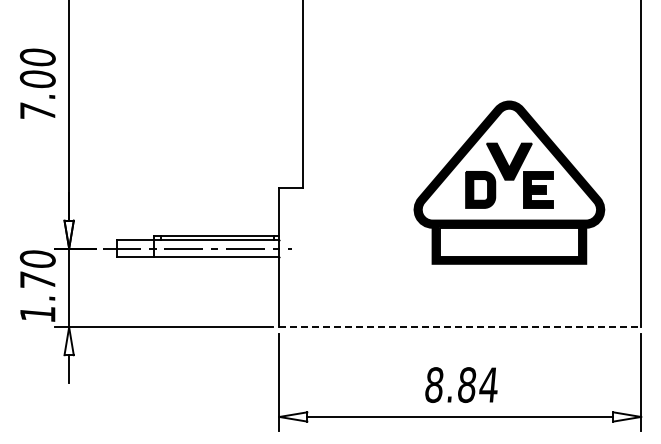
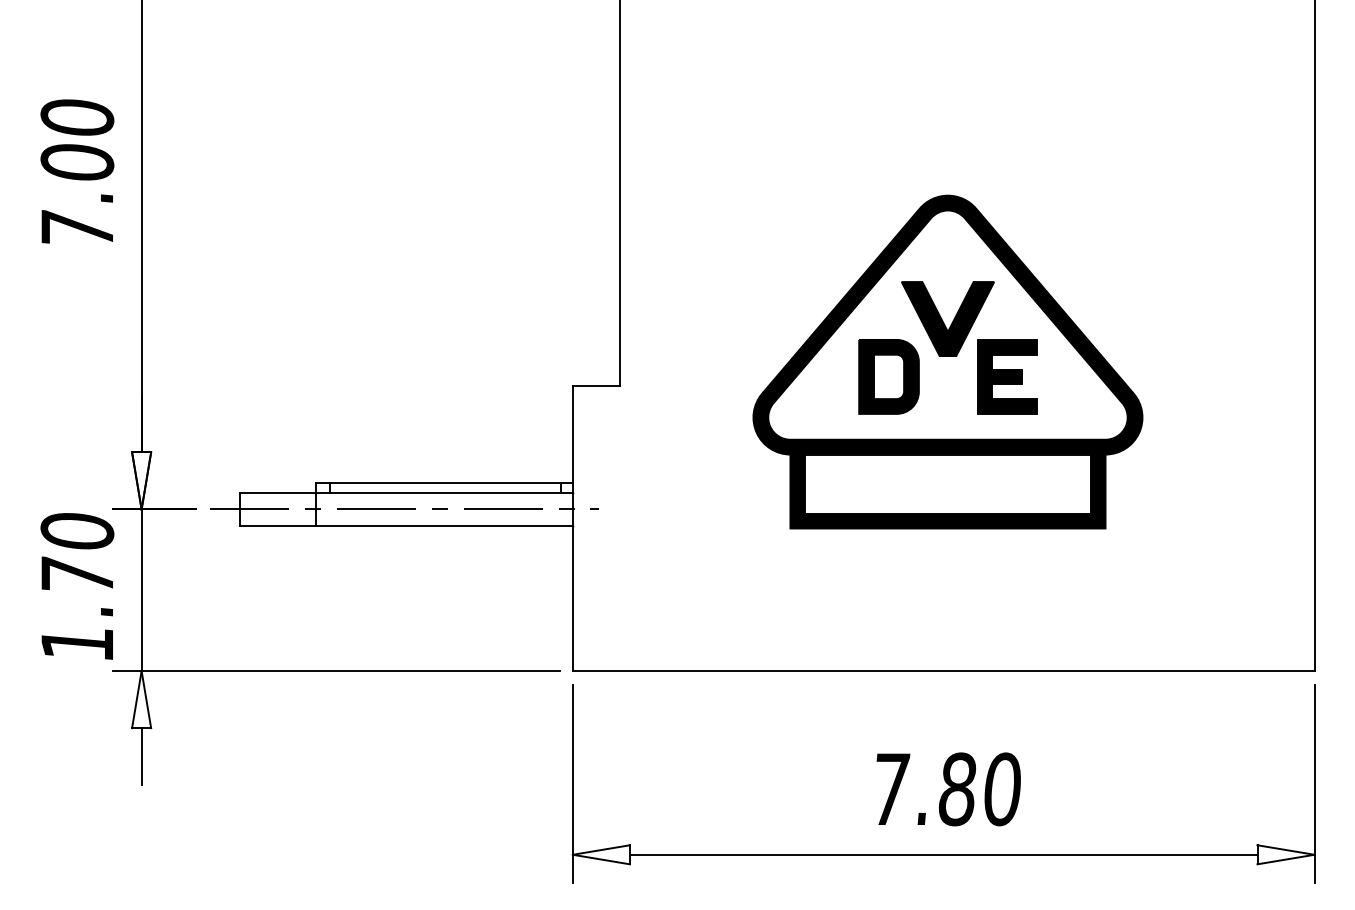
part: (509, 182) -> (948, 361), moved
line: (460, 327) -> (944, 671), dashed -> solid
text: (461, 385) -> (946, 790), 8.84 -> 7.80

